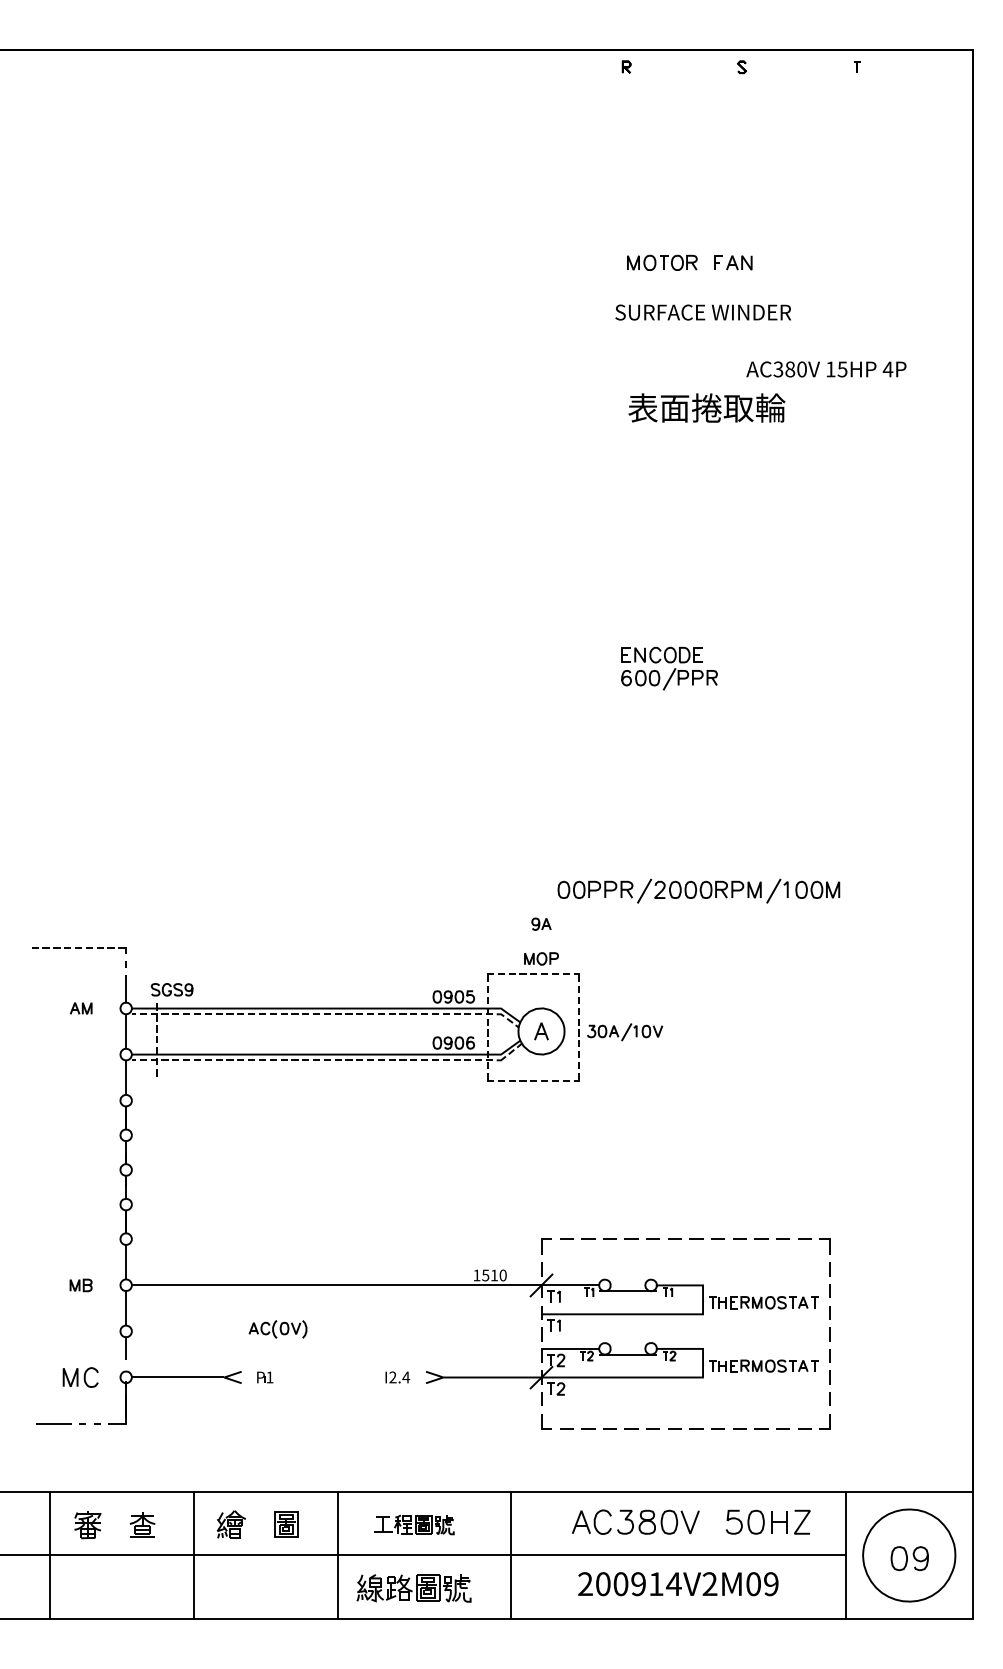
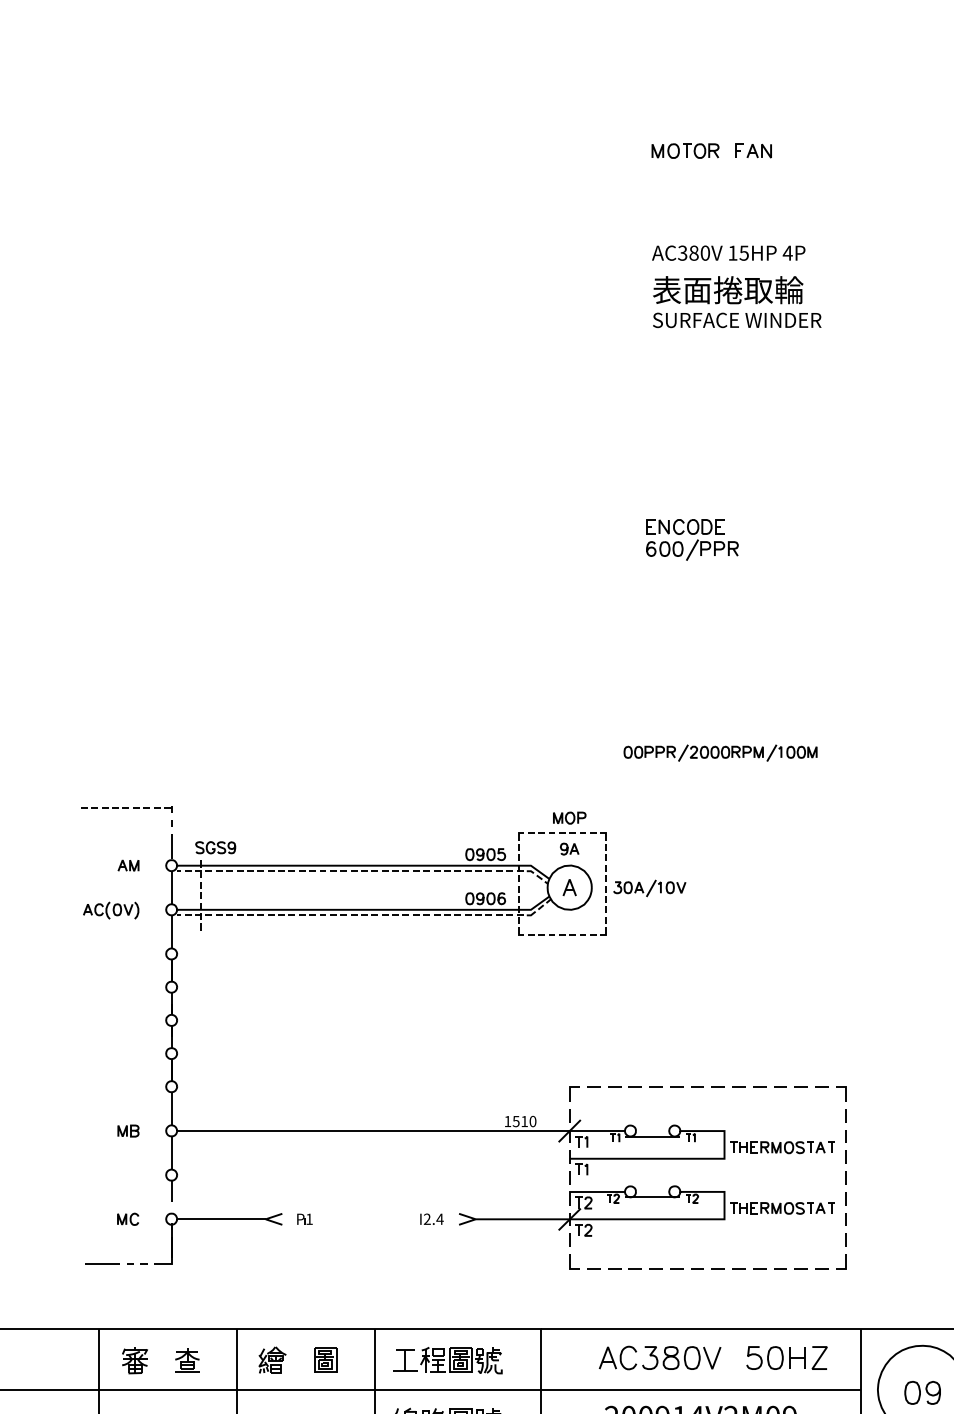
text: (703, 312) -> (737, 320), moved
text: (826, 369) -> (728, 253), moved
part: (698, 890) -> (720, 752), size x0.71
part: (541, 923) -> (569, 848), moved
part: (277, 1329) -> (110, 910), moved
part: (80, 1377) -> (127, 1219), size x0.62
part: (414, 1524) -> (447, 1360), size x1.43

